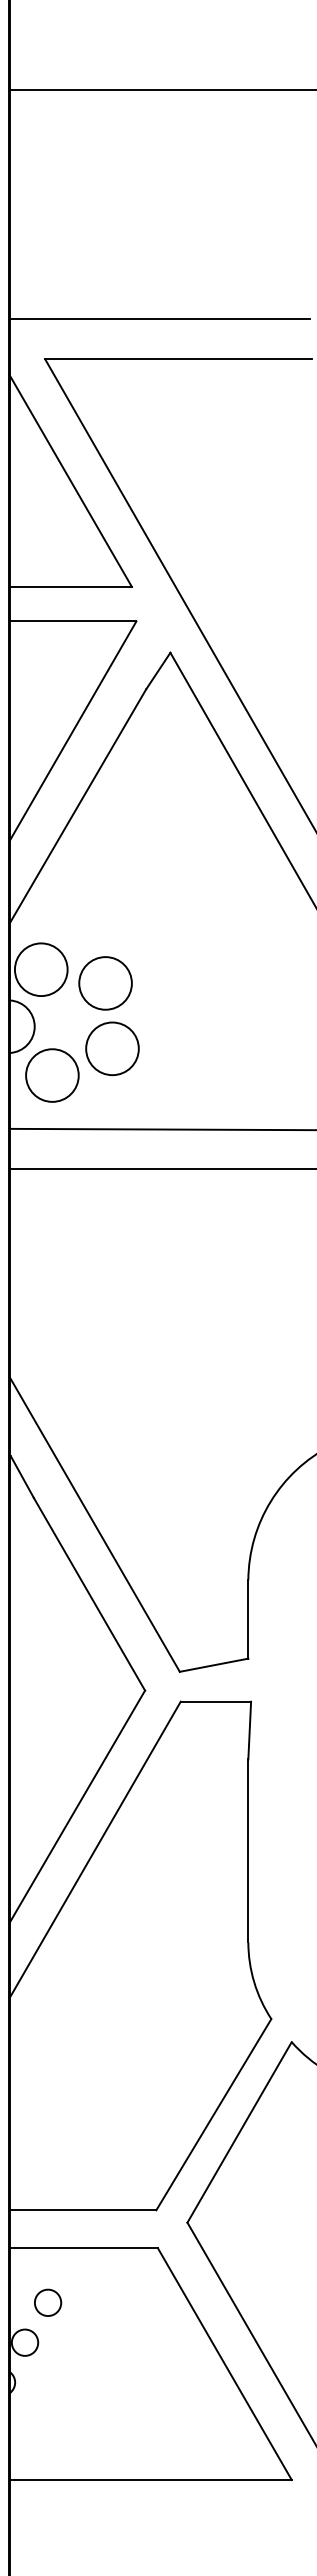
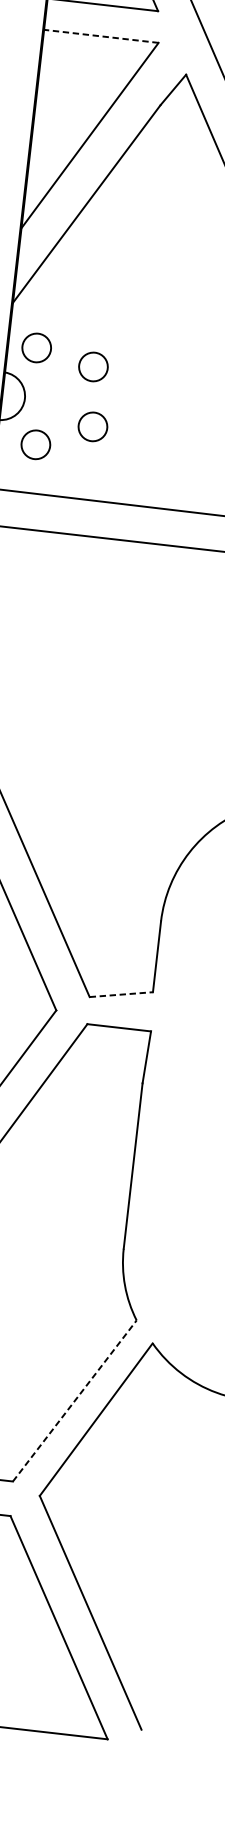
line: (72, 621) -> (100, 36), solid -> dashed
circle: (40, 969) -> (36, 347), size x0.6
circle: (105, 983) -> (93, 367), size x0.6
circle: (112, 1048) -> (93, 426), size x0.6
circle: (52, 1075) -> (35, 444), size x0.6
line: (214, 1665) -> (121, 994), solid -> dashed
line: (213, 2114) -> (74, 1400), solid -> dashed

